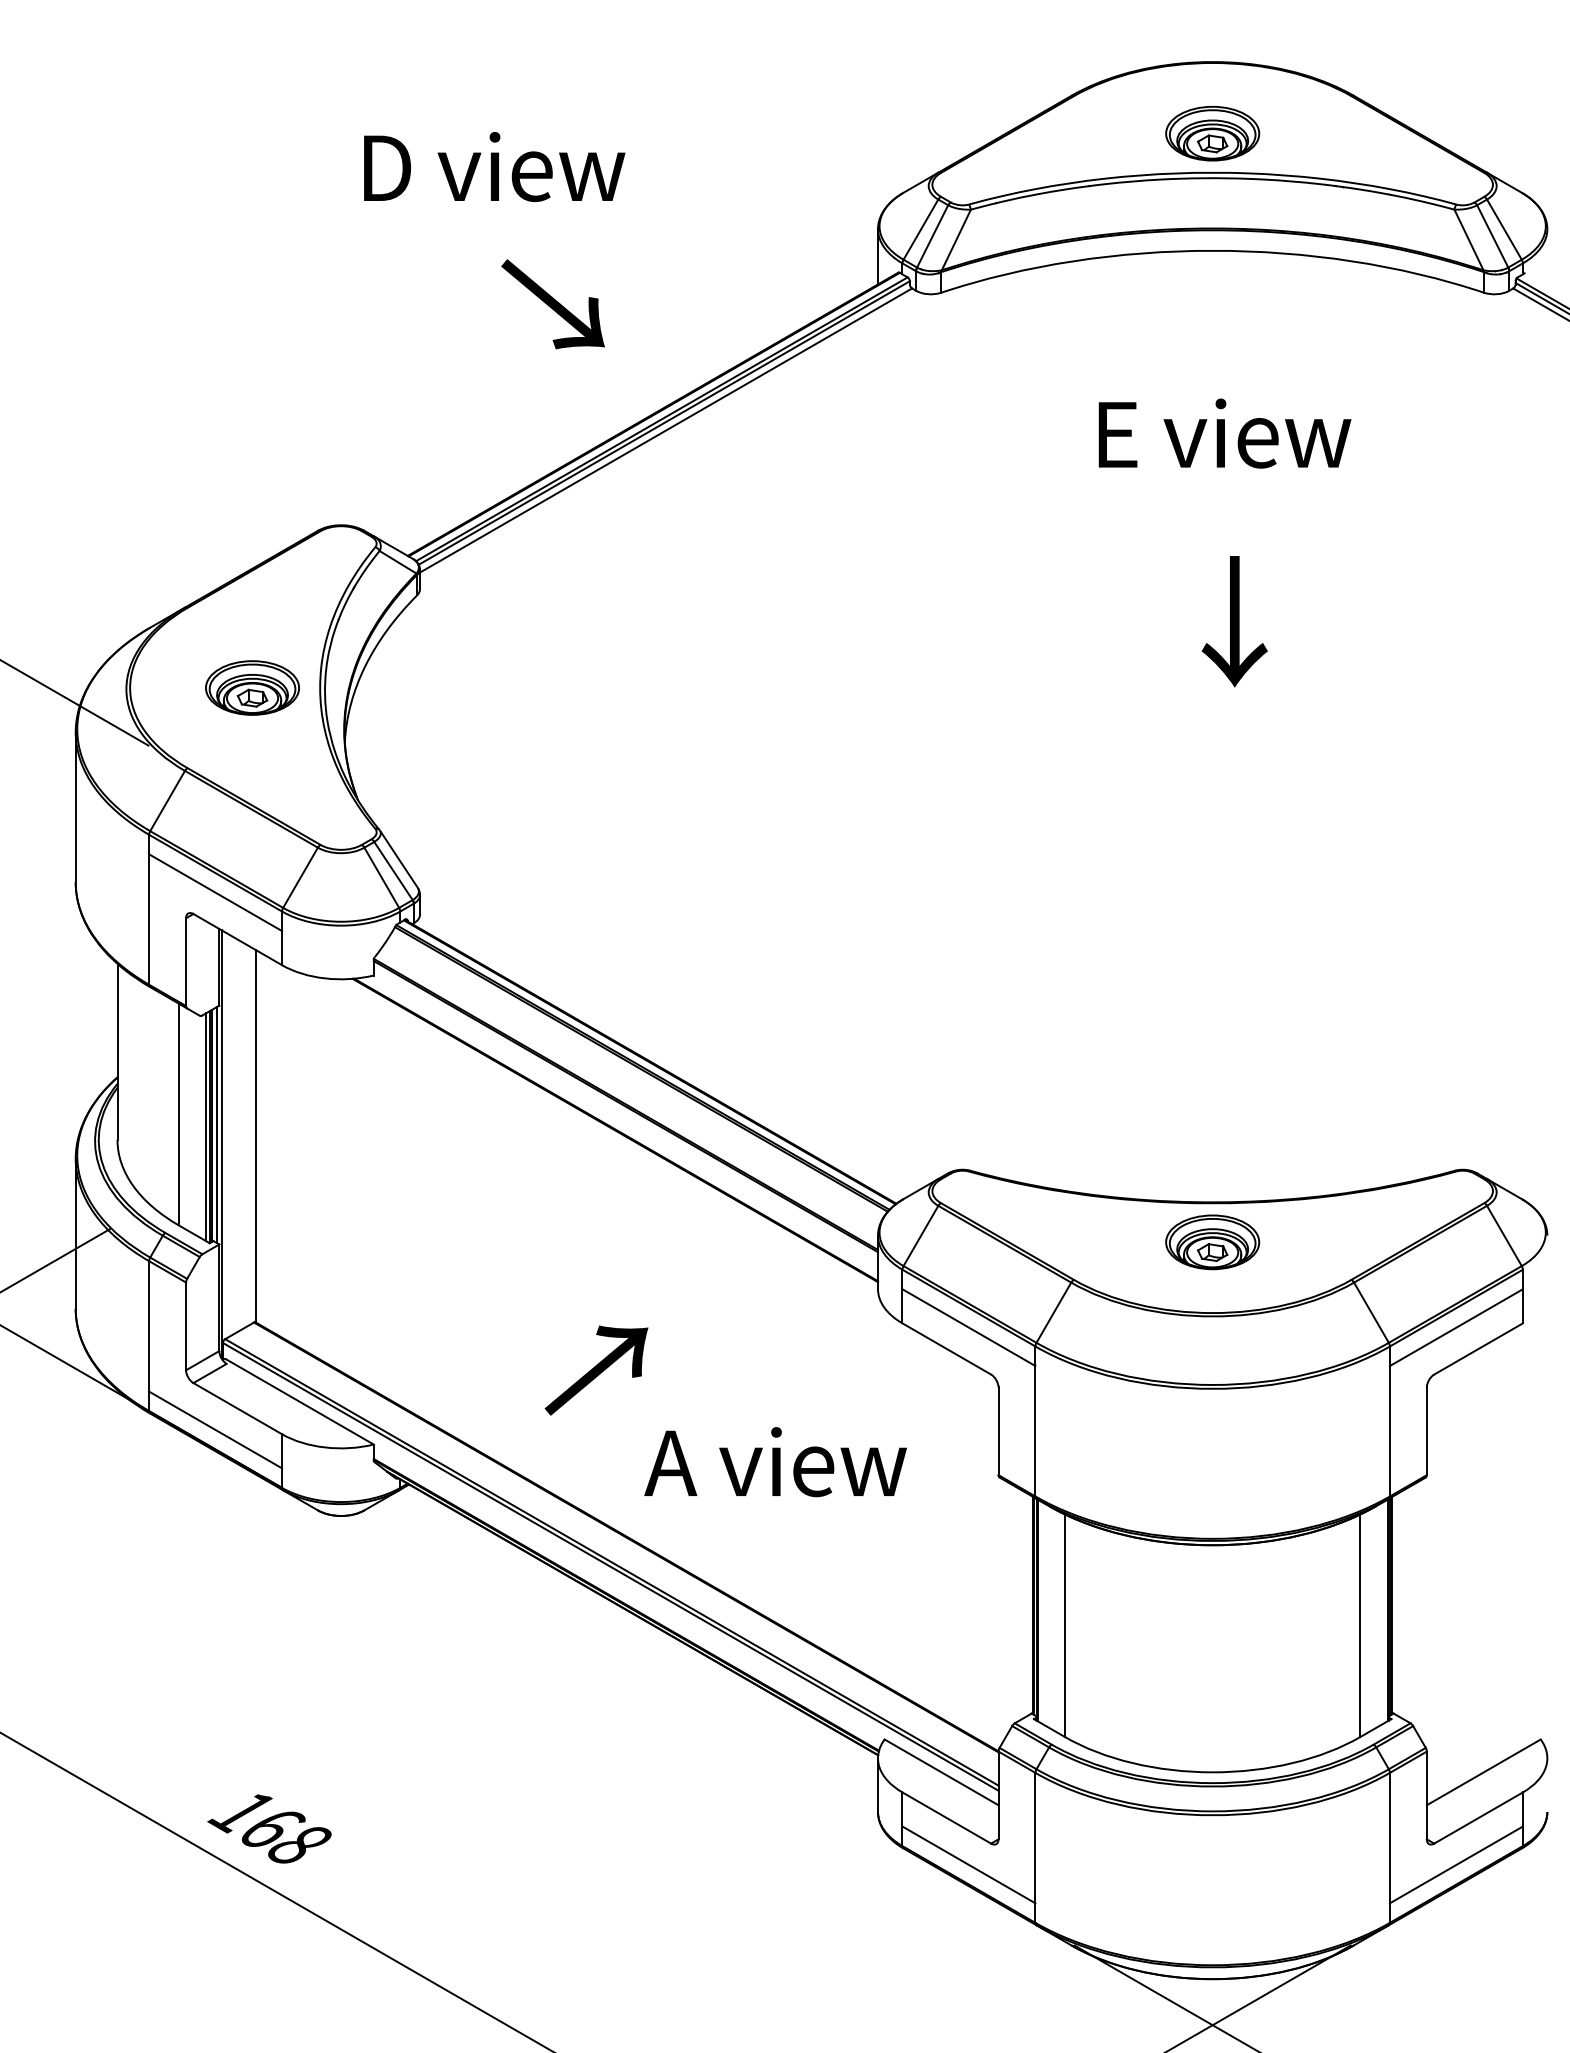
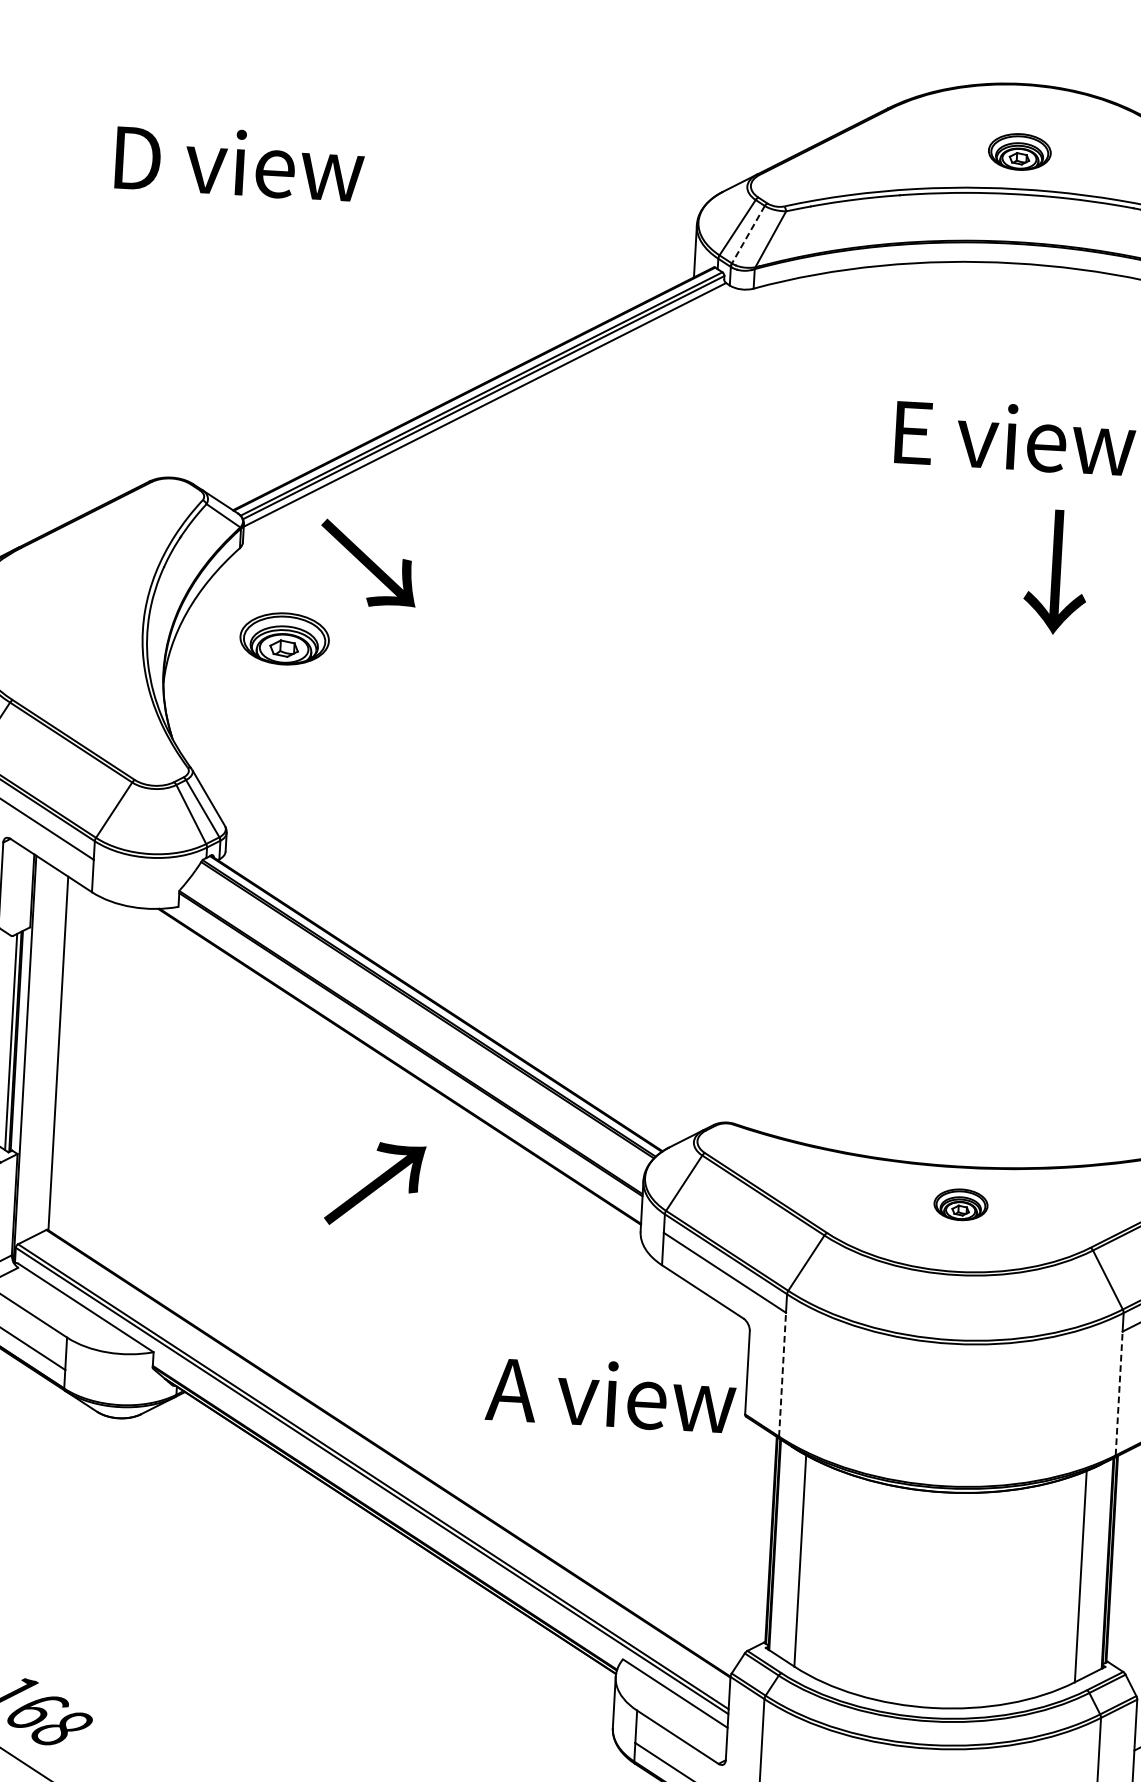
part: (1212, 133) -> (1019, 151), size x0.7
text: (494, 167) -> (239, 163), moved
line: (932, 236) -> (748, 234), solid -> dashed
text: (552, 304) -> (367, 564), moved
text: (1234, 621) -> (1056, 572), moved
part: (252, 687) -> (284, 638), moved
line: (217, 1124) -> (22, 1040), removed
part: (1212, 1242) -> (960, 1204), size x0.6
text: (596, 1370) -> (375, 1184), moved
line: (1035, 1430) -> (782, 1373), solid -> dashed
line: (1389, 1430) -> (1118, 1392), solid -> dashed
text: (775, 1462) -> (611, 1394), moved

